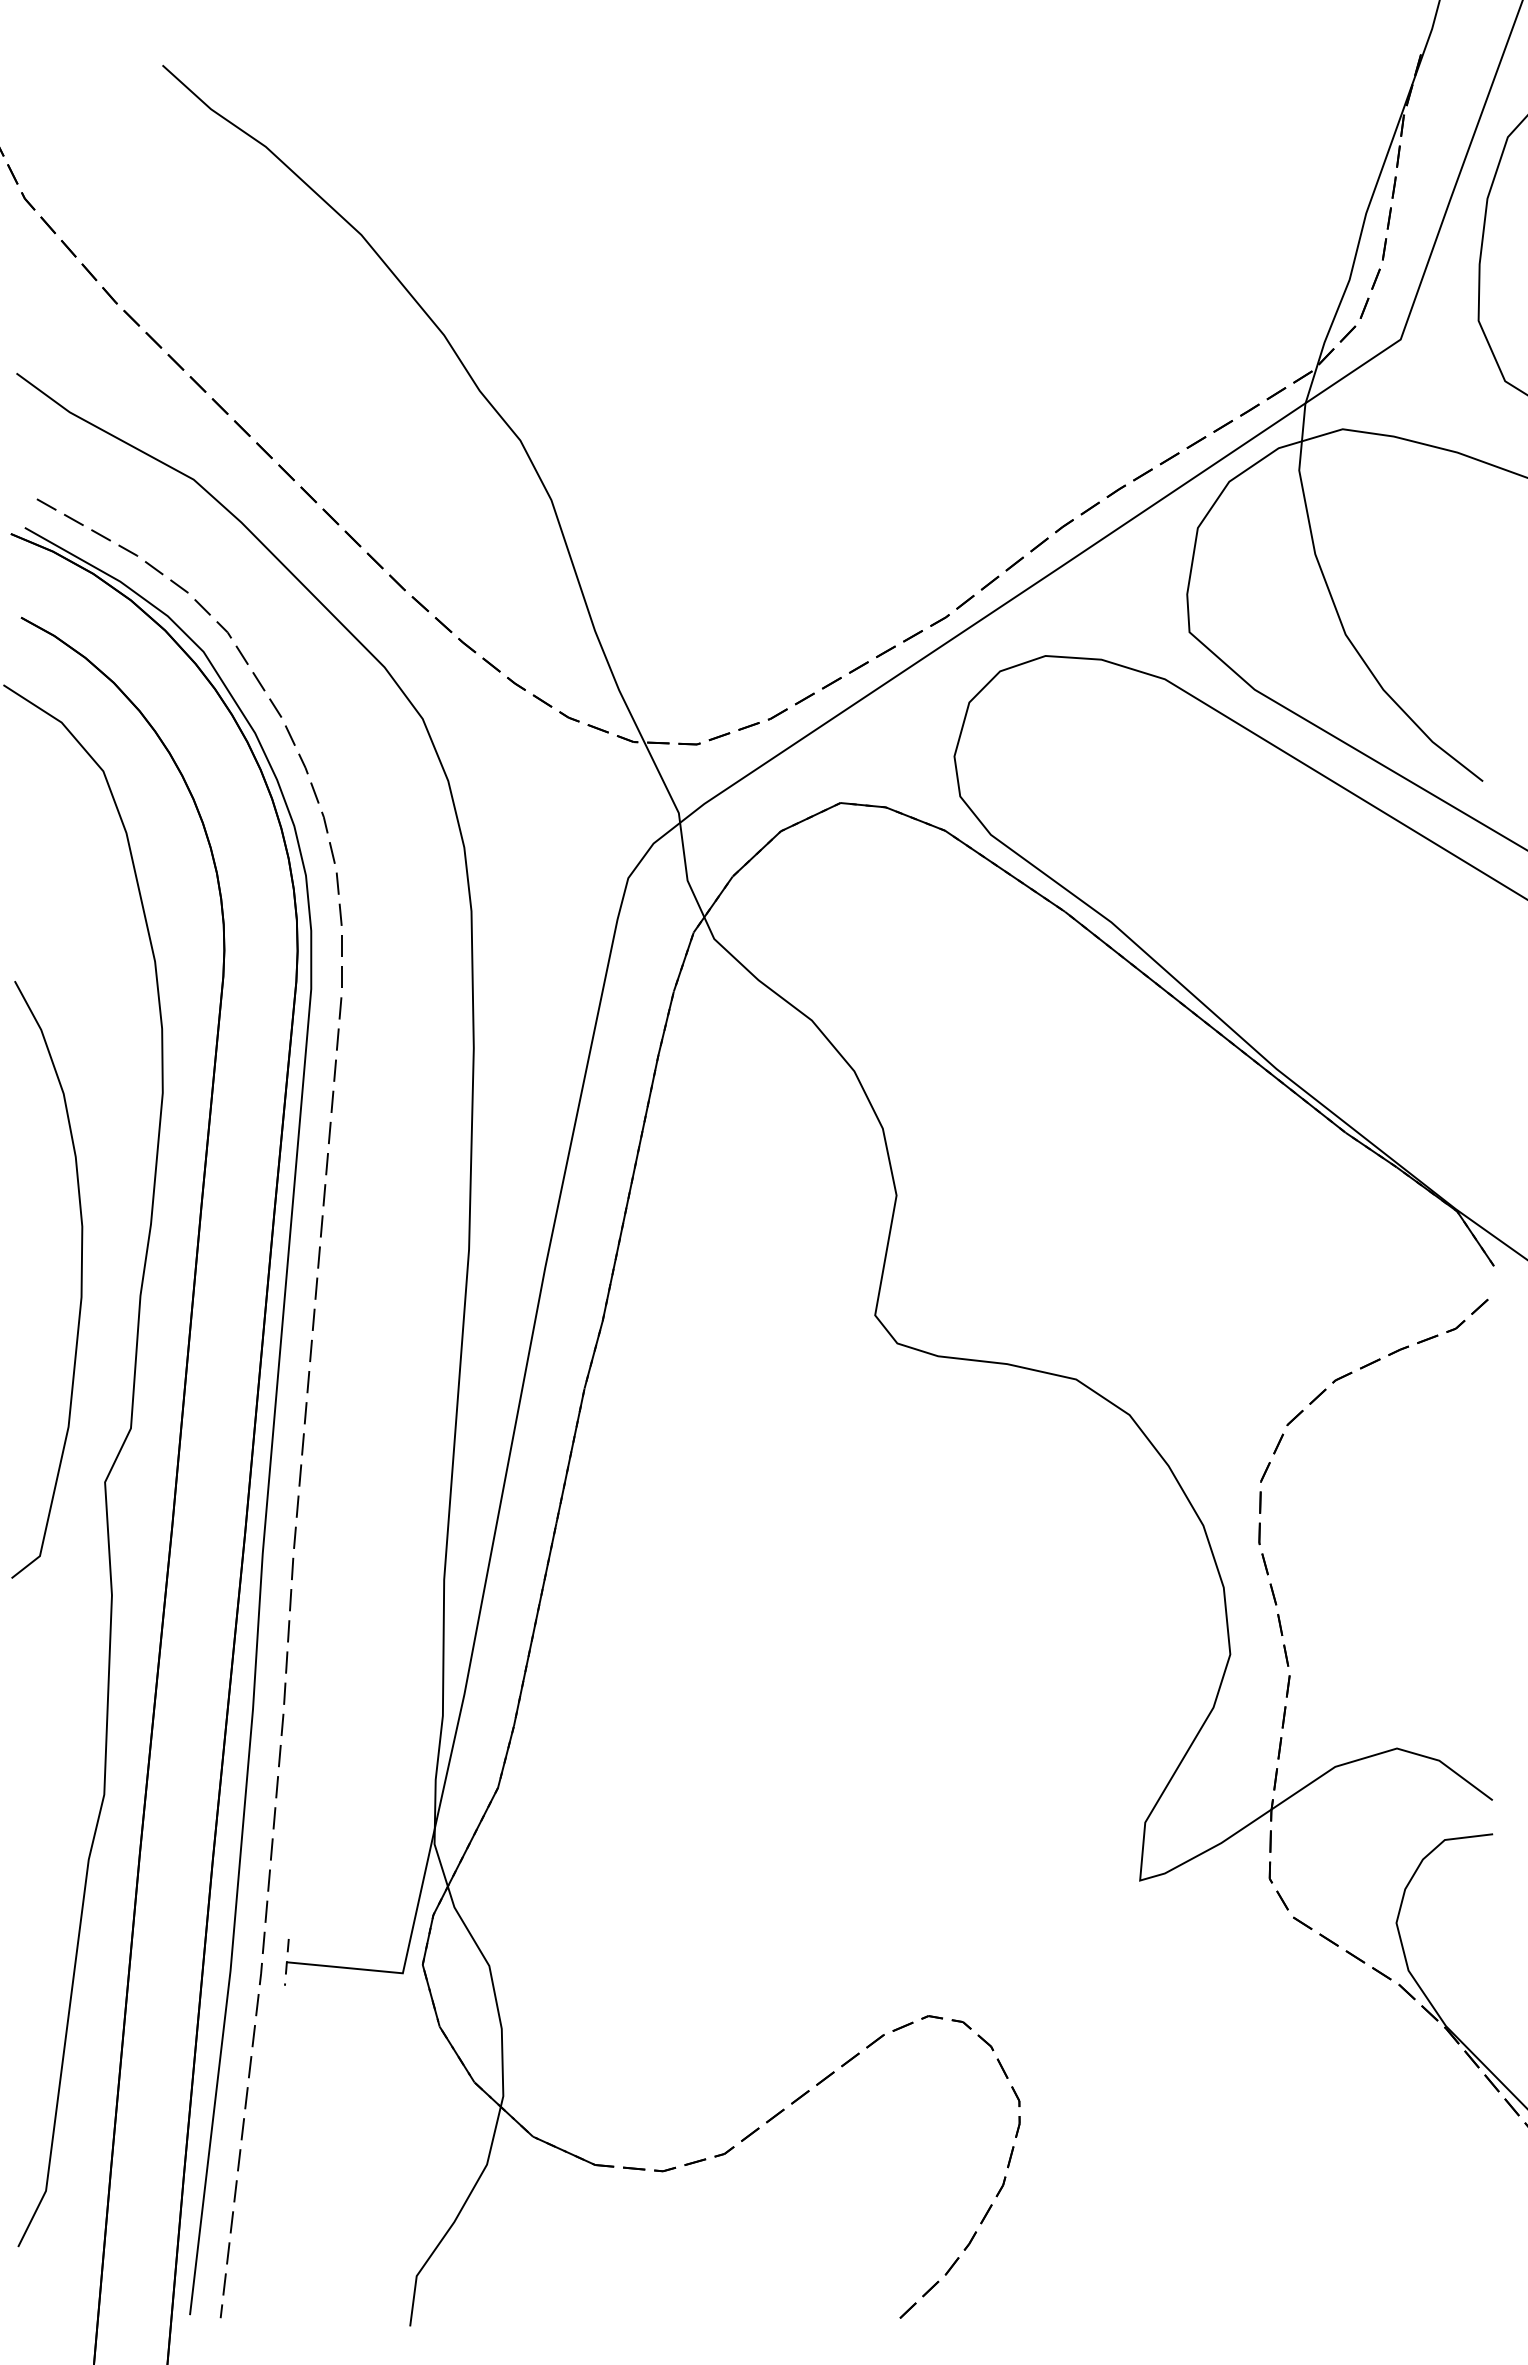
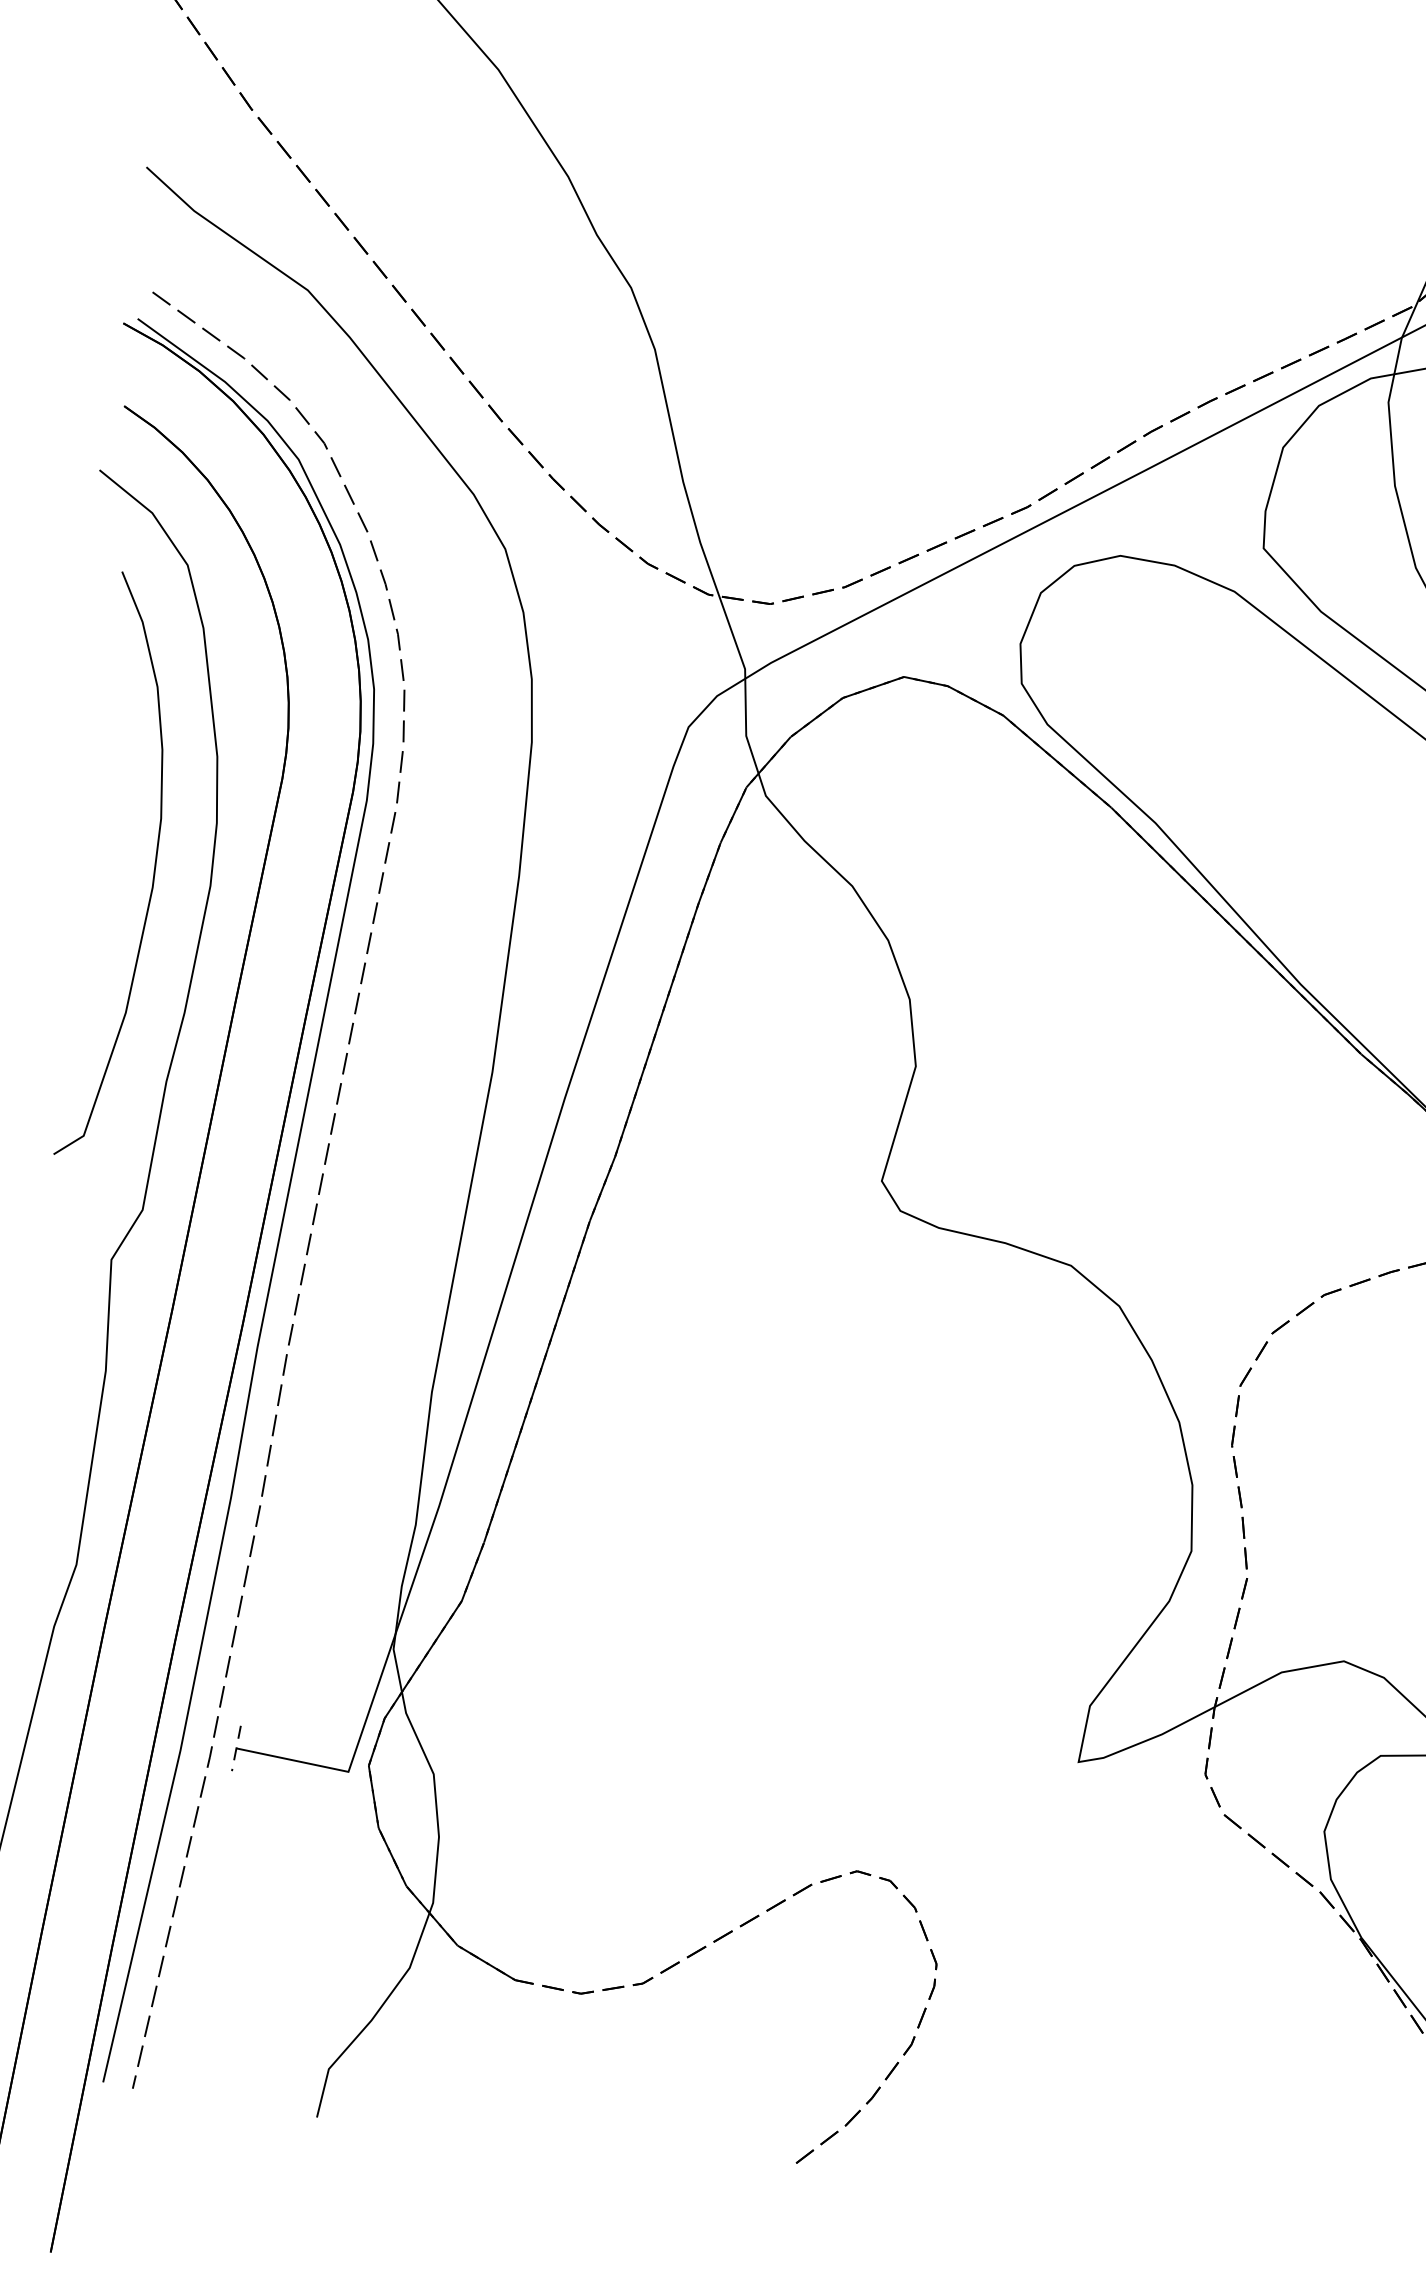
curve: (80, 1279) -> (153, 870), moved

